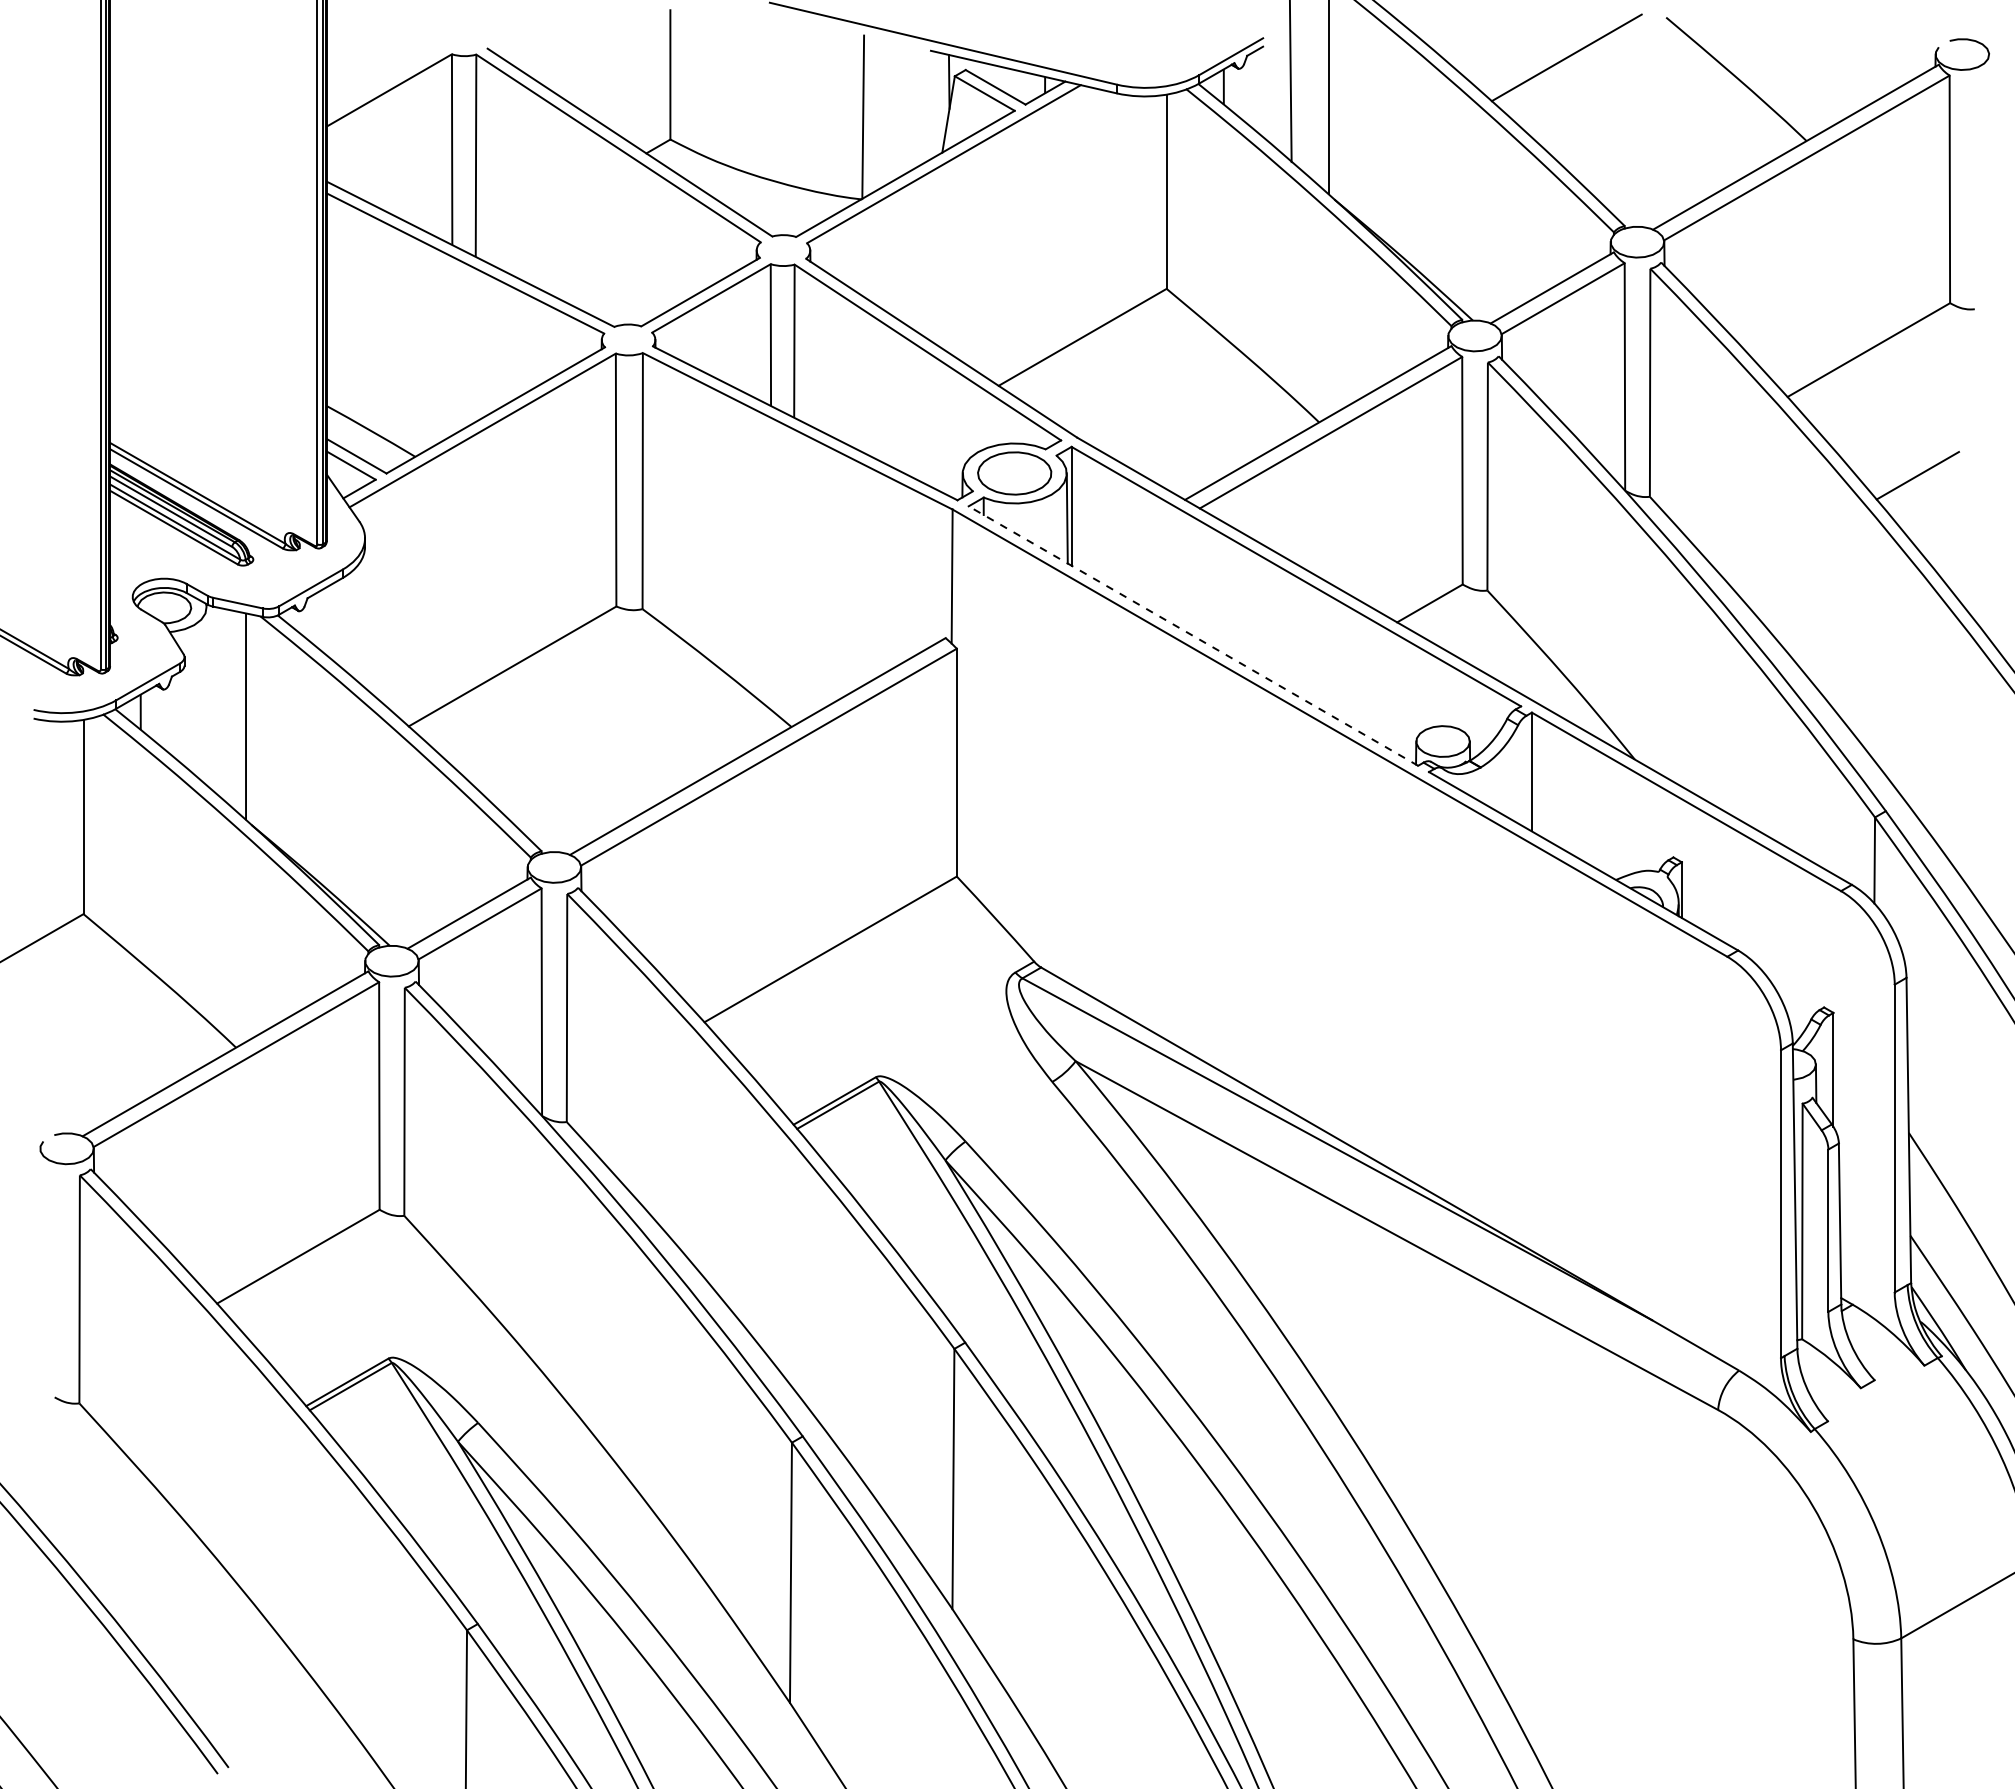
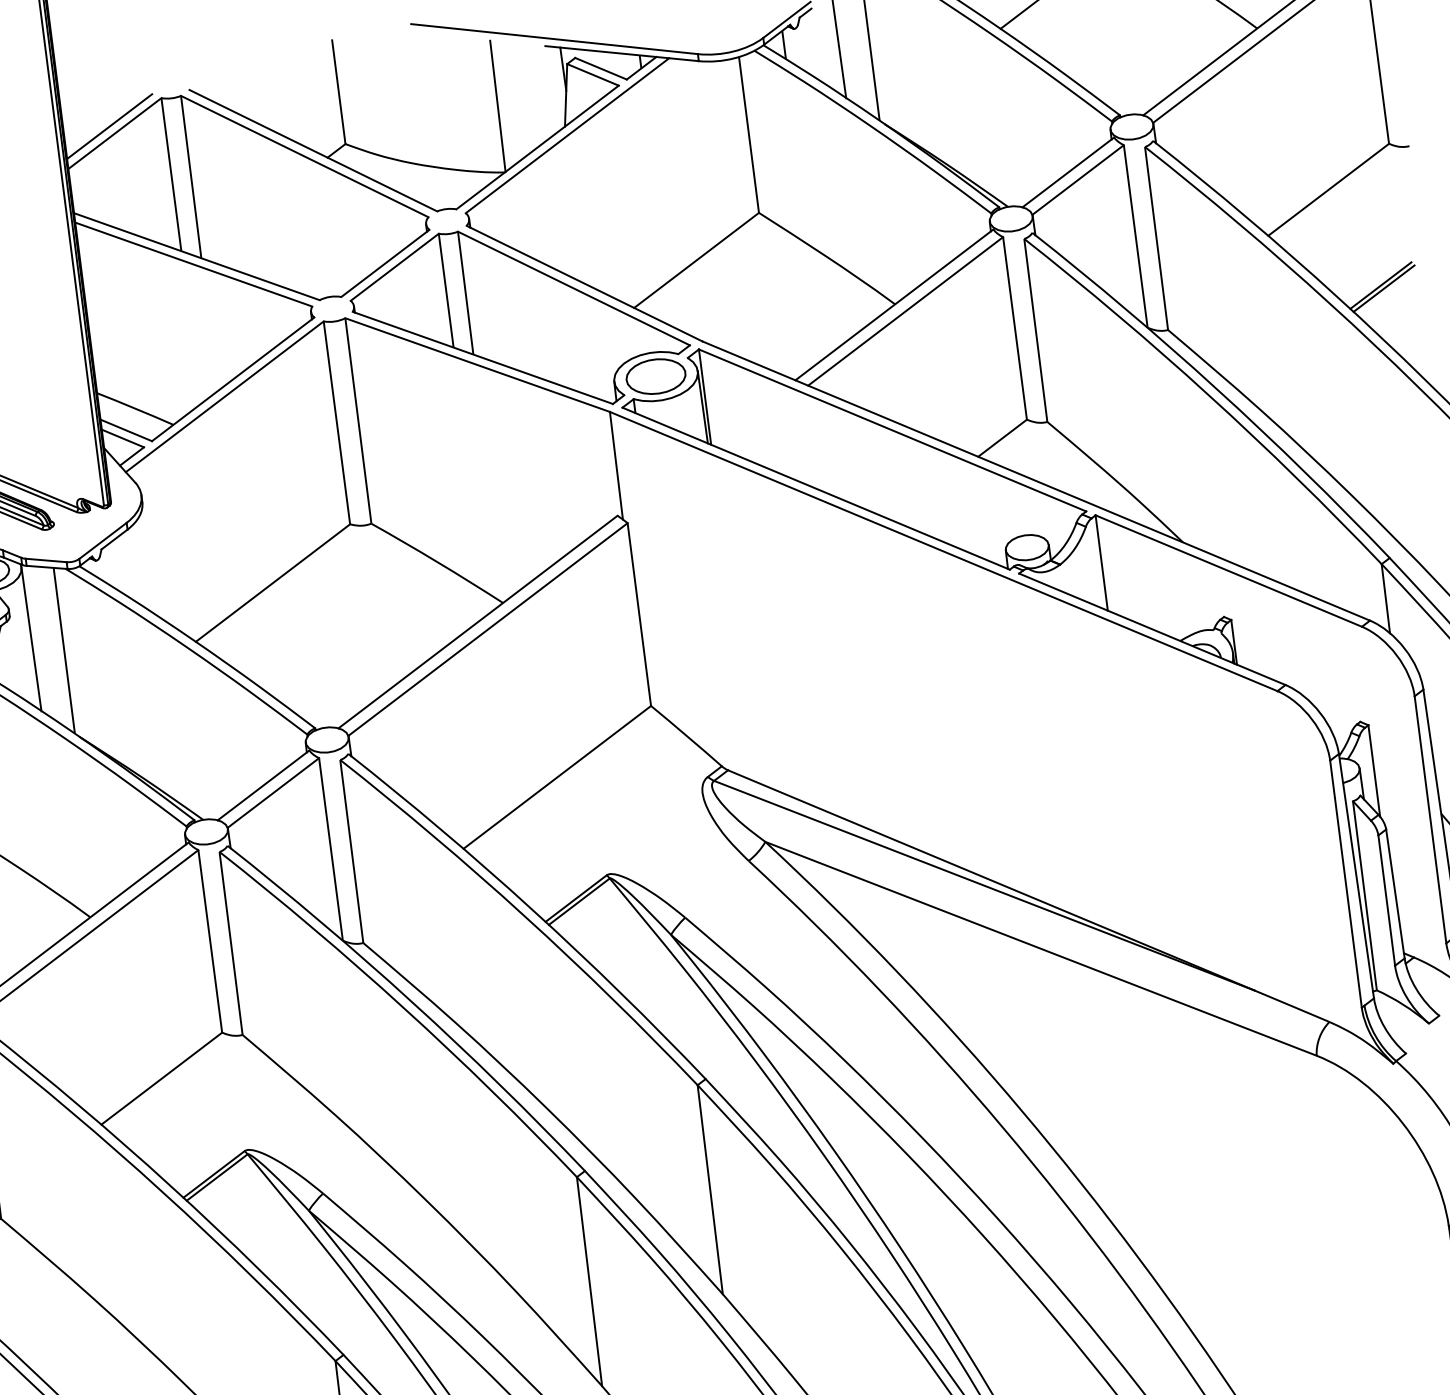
line: (383, 81) -> (109, 126), added
line: (1921, 479) -> (1384, 288), added
line: (1193, 636) -> (816, 489), dashed -> solid
line: (207, 697) -> (31, 639), added

